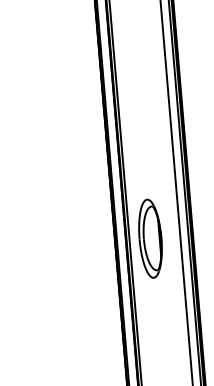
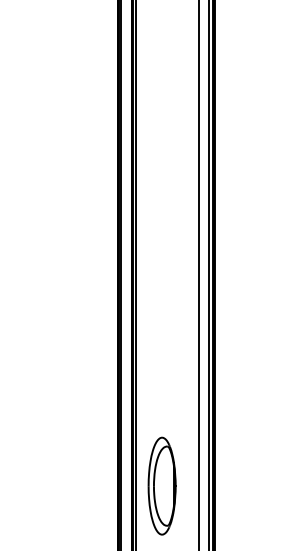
part: (149, 238) -> (161, 485), moved

